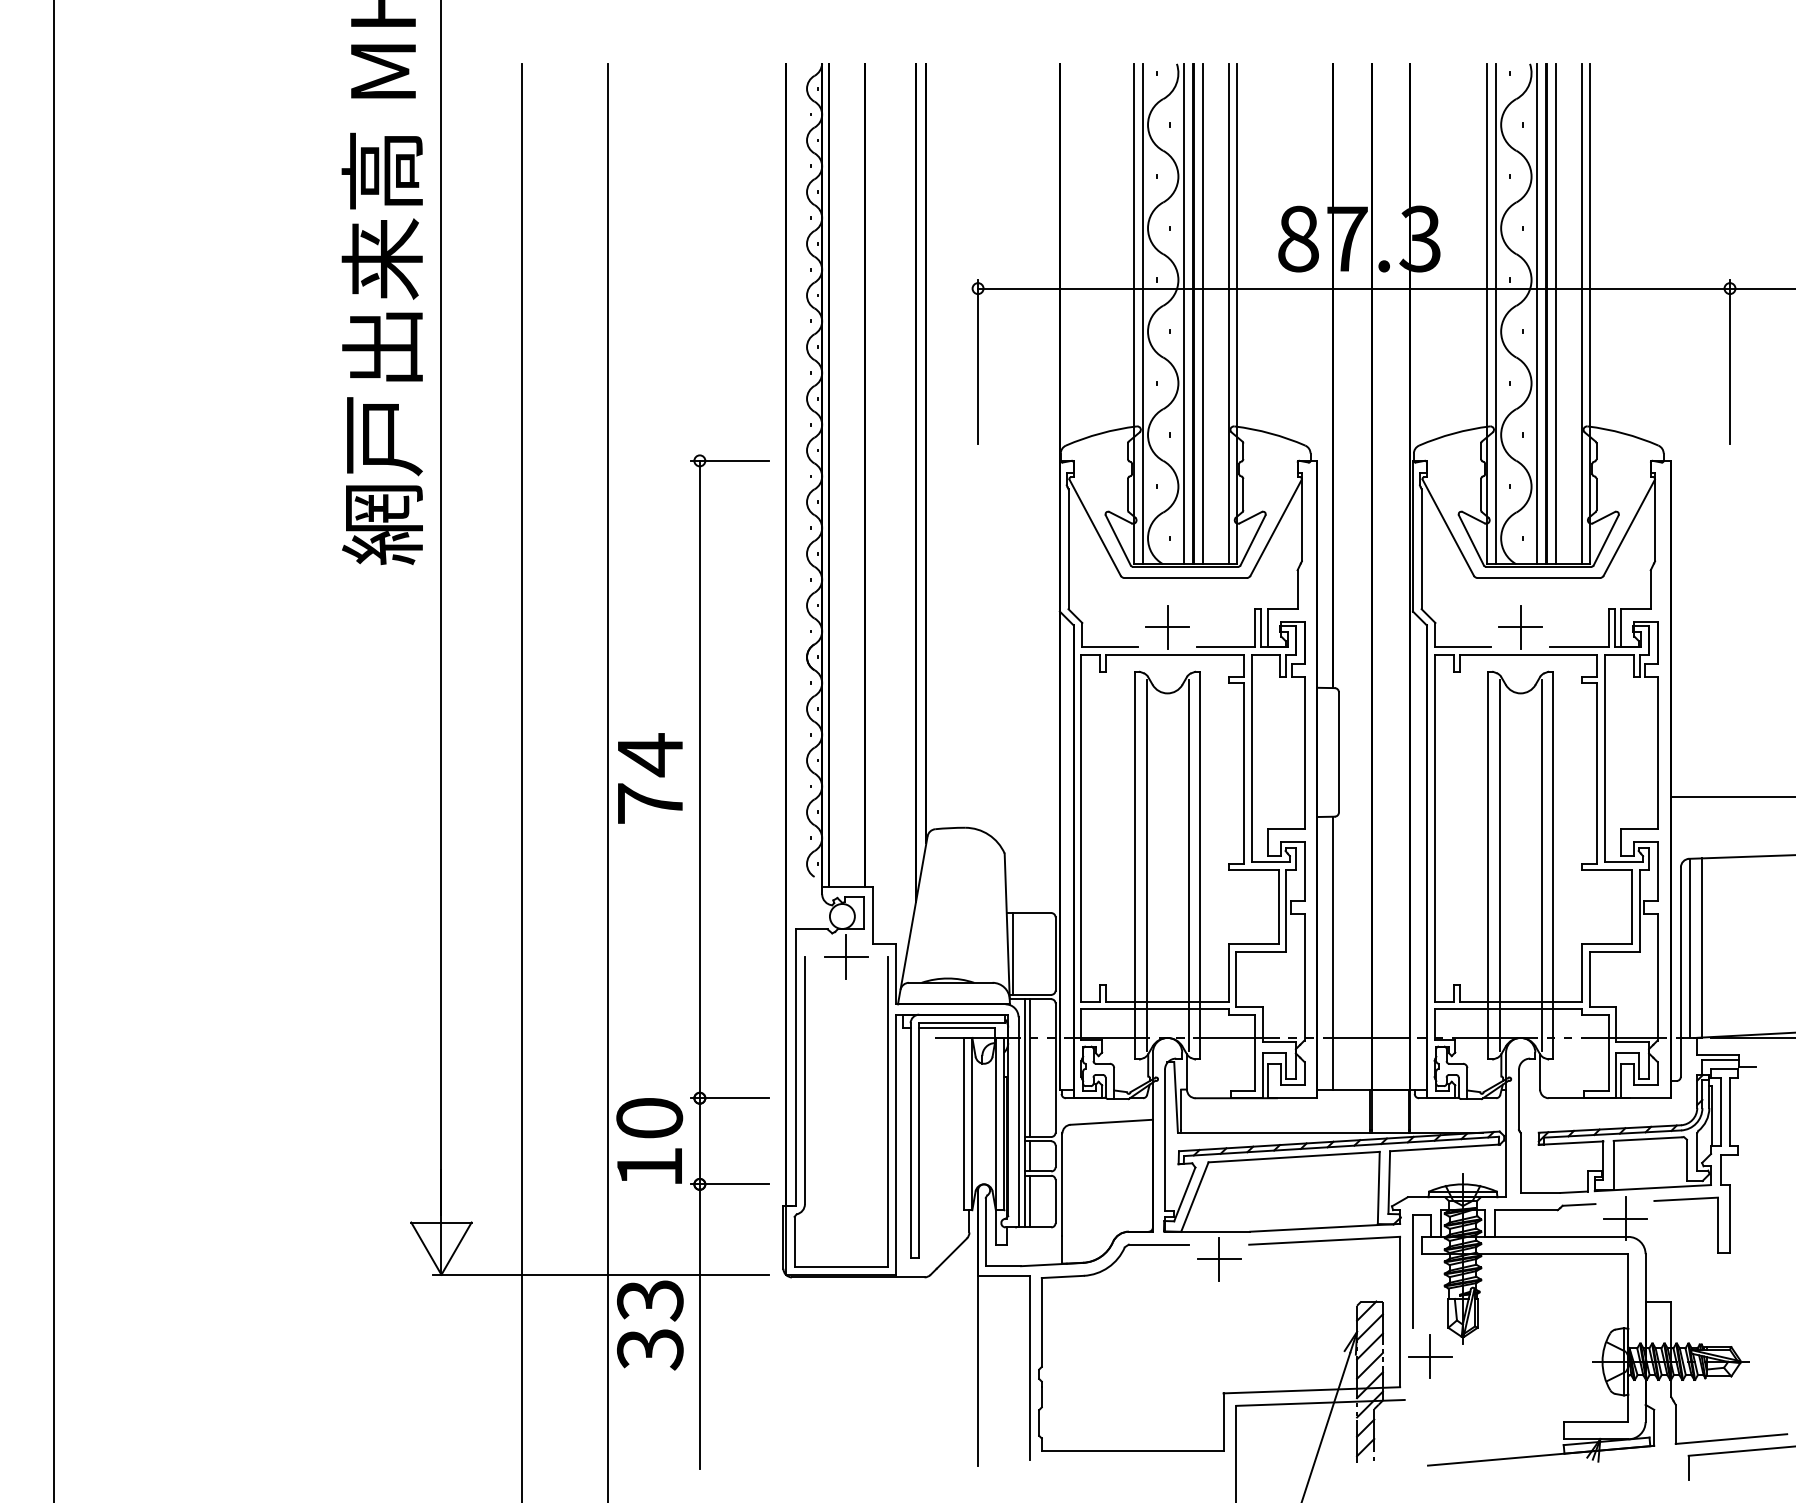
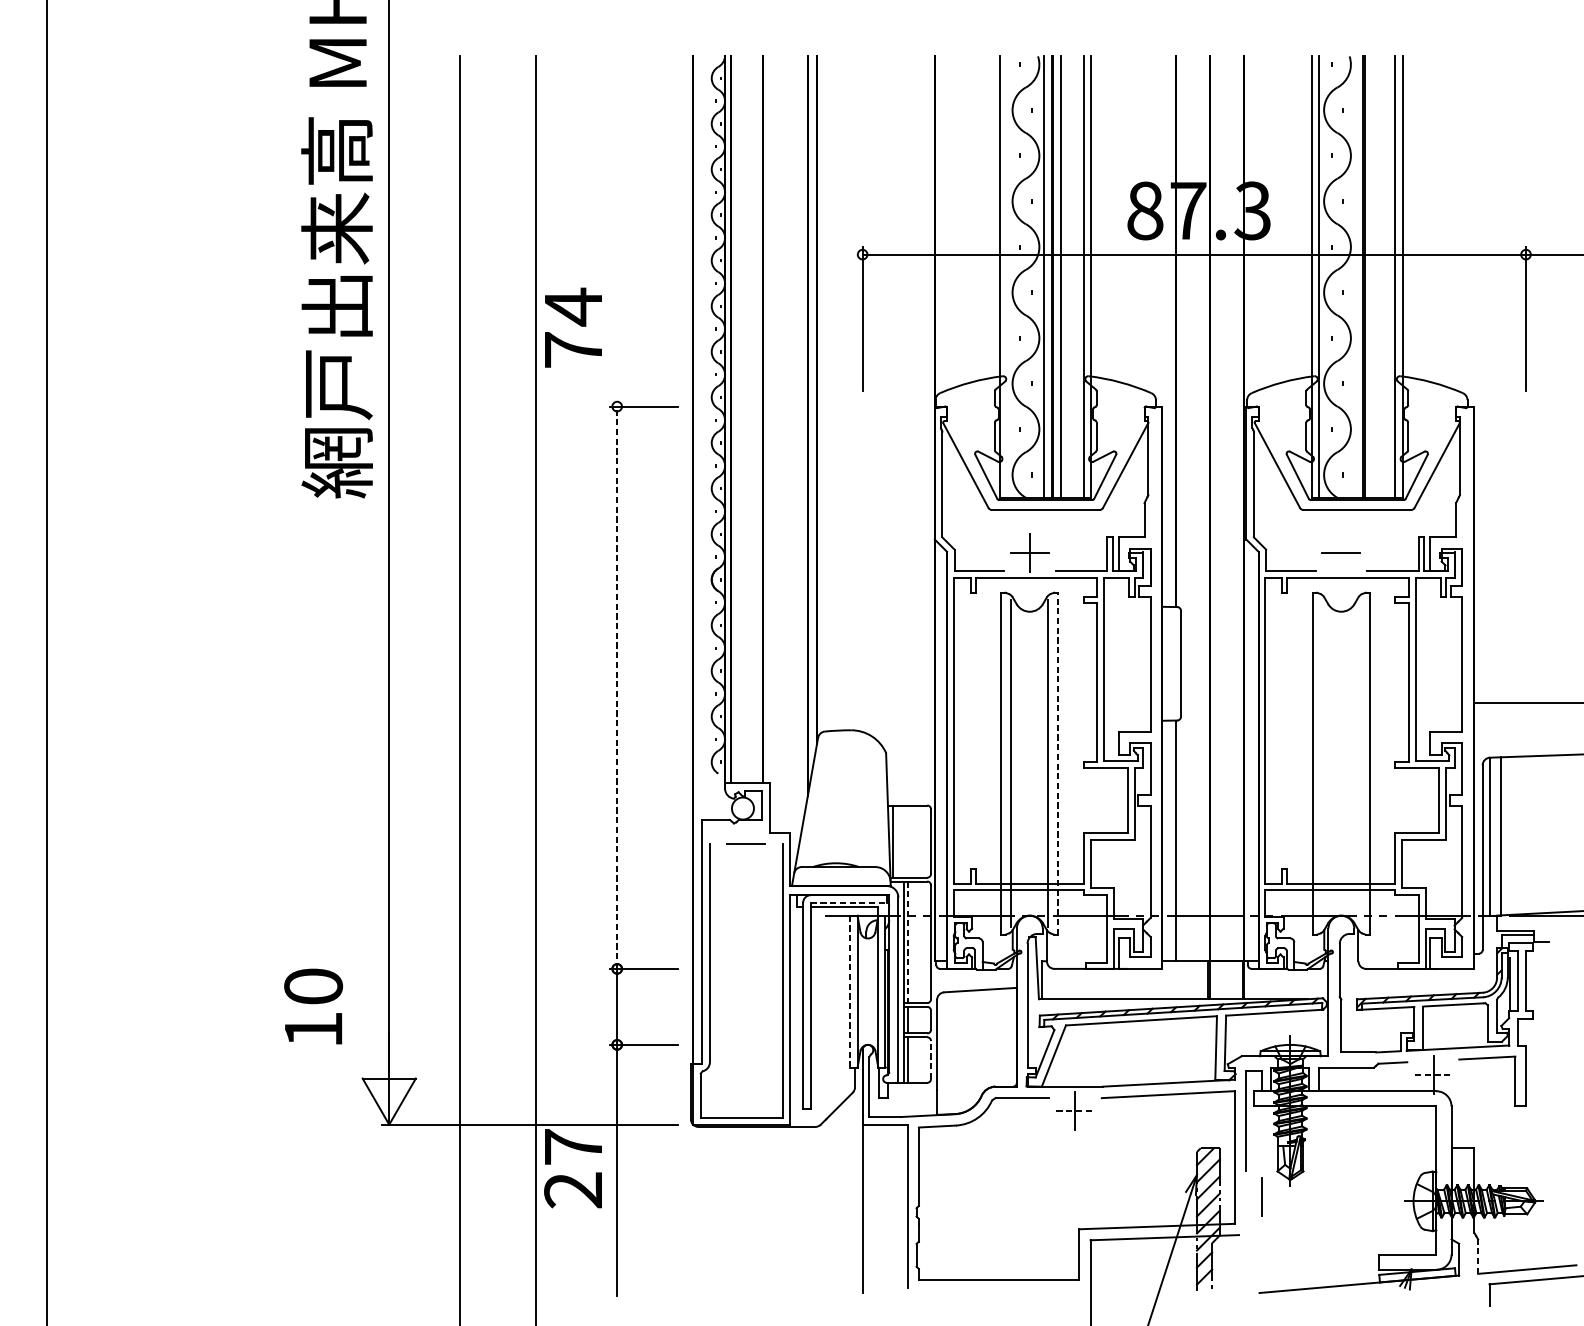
line: (1142, 313) -> (1007, 276), removed
line: (1537, 313) -> (1356, 276), removed
line: (1556, 313) -> (1372, 276), removed
line: (1520, 626) -> (1341, 552), removed
text: (650, 778) -> (573, 327), moved
line: (699, 779) -> (616, 687), solid -> dashed
line: (1199, 865) -> (1057, 763), solid -> dashed
line: (1499, 865) -> (1322, 763), removed
line: (1541, 865) -> (1359, 763), removed
line: (846, 956) -> (746, 843), removed
line: (962, 1023) -> (848, 902), solid -> dashed
line: (1029, 1068) -> (908, 942), solid -> dashed
line: (964, 1124) -> (850, 992), solid -> dashed
text: (649, 1140) -> (313, 1006), moved
line: (1055, 1201) -> (930, 1059), solid -> dashed
line: (1625, 1218) -> (1433, 1074), solid -> dashed
line: (1219, 1259) -> (1075, 1111), solid -> dashed
text: (650, 1324) -> (573, 1168), 33 -> 27
line: (1429, 1356) -> (1260, 1196), removed
line: (1675, 1424) -> (1477, 1256), solid -> dashed

